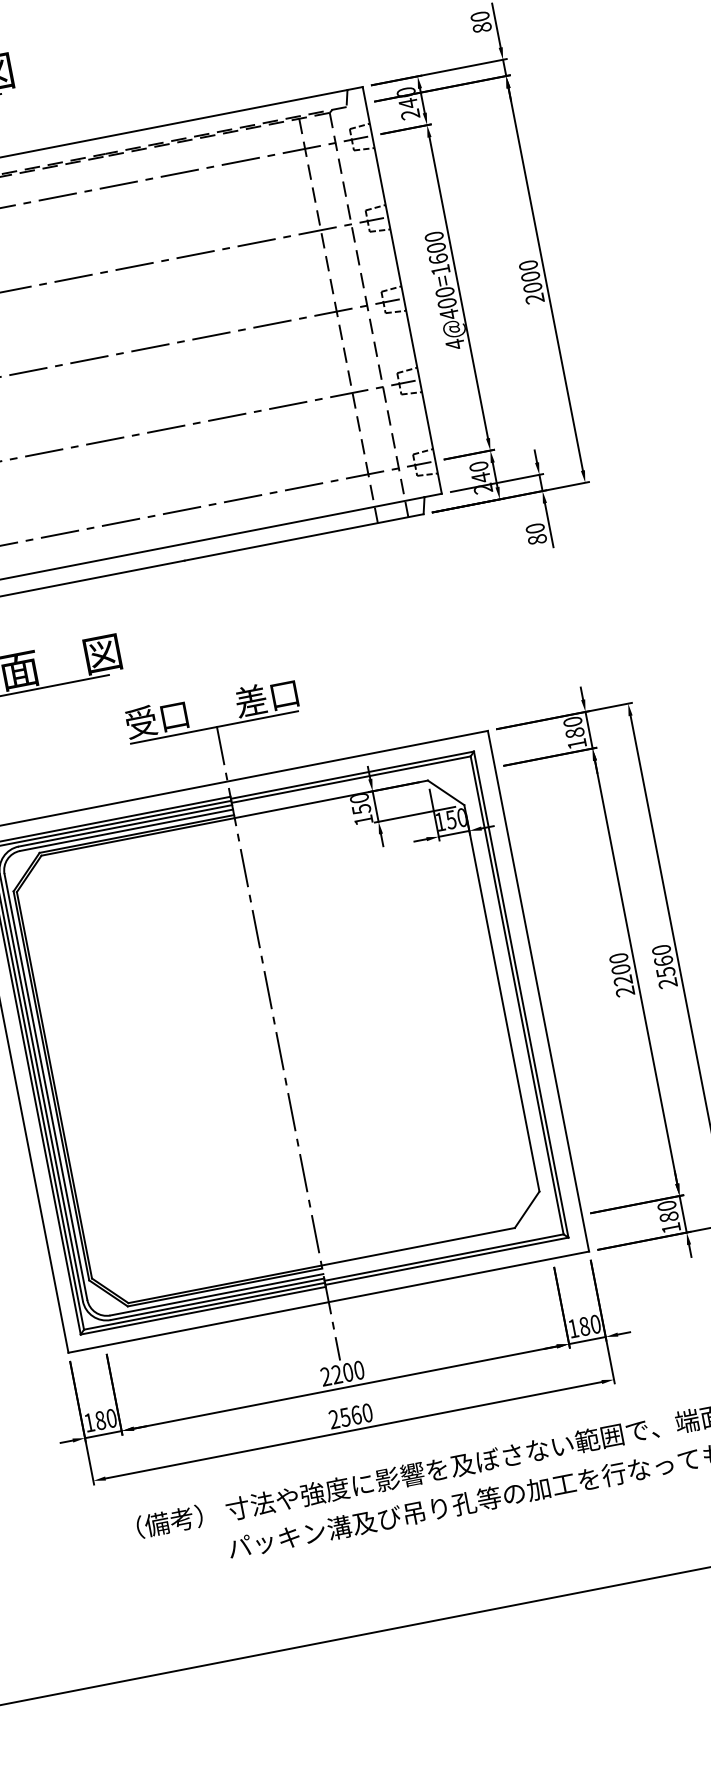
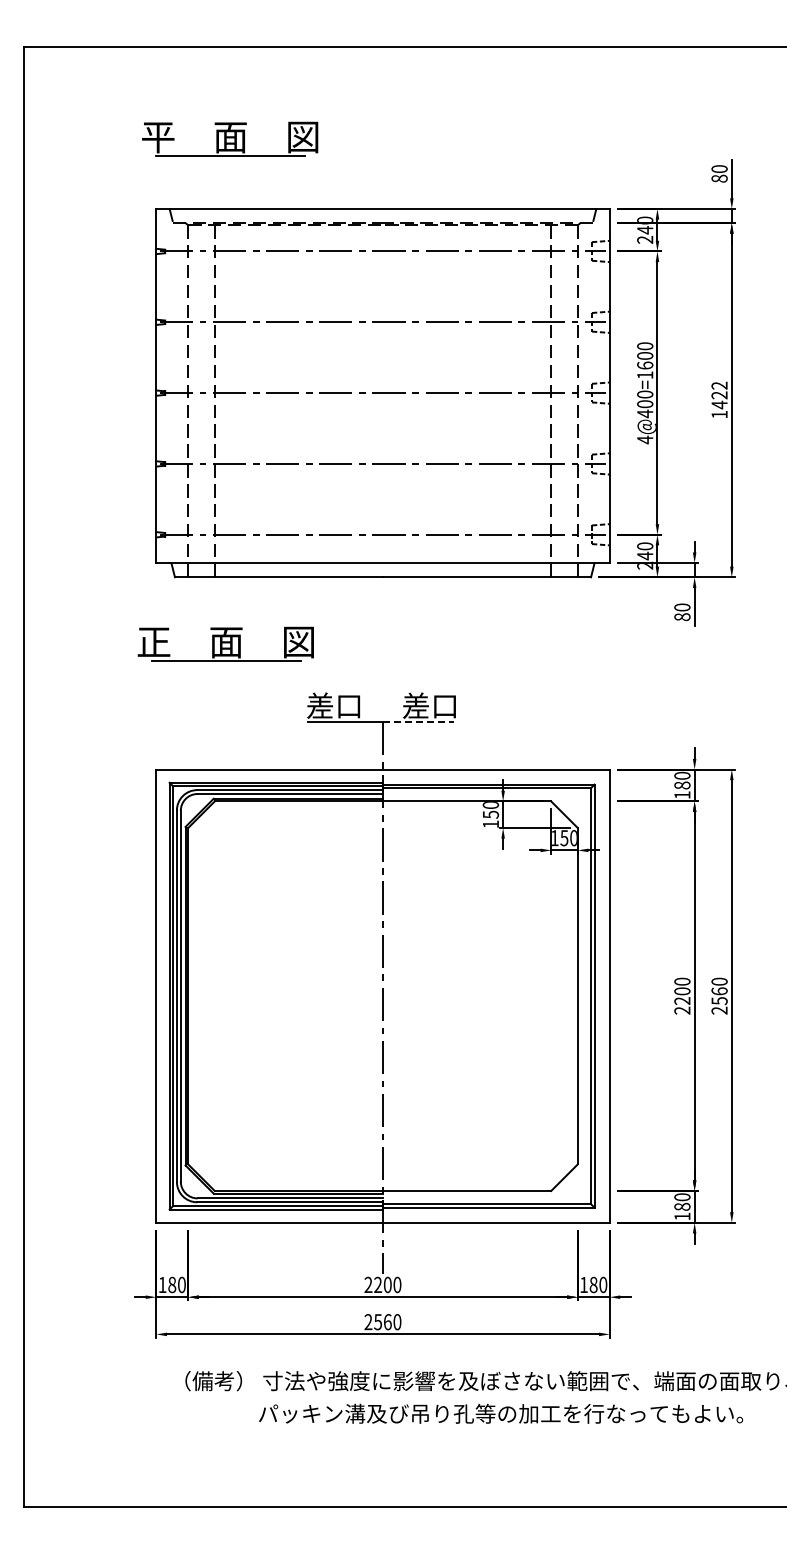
text: (531, 281) -> (719, 399), 2000 -> 1422
line: (257, 719) -> (418, 722), solid -> dashed
text: (140, 722) -> (319, 705), 受口 -> 差口

